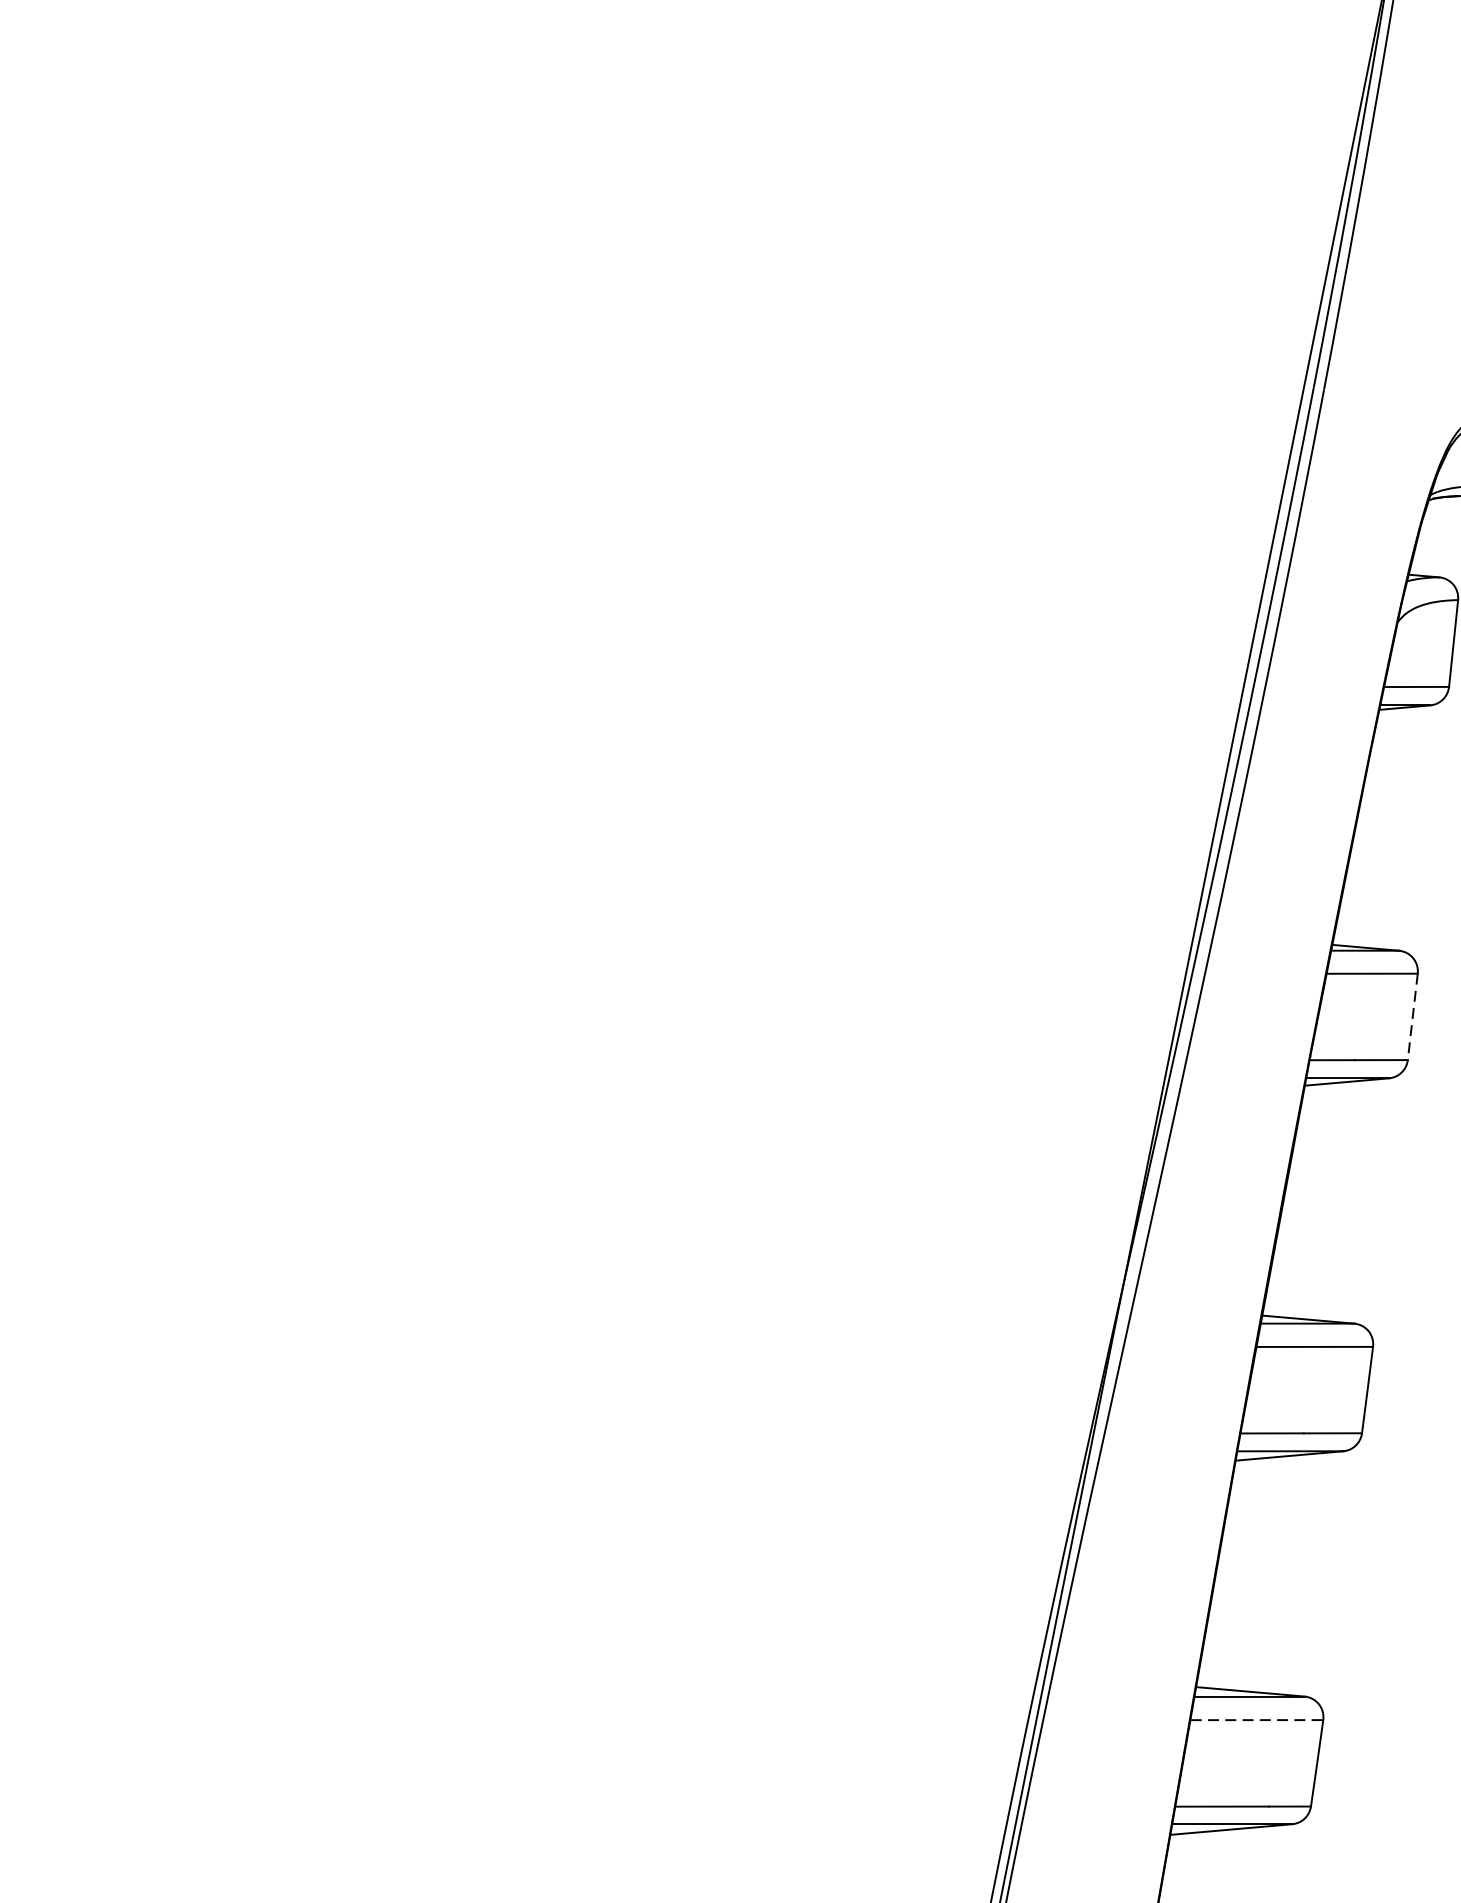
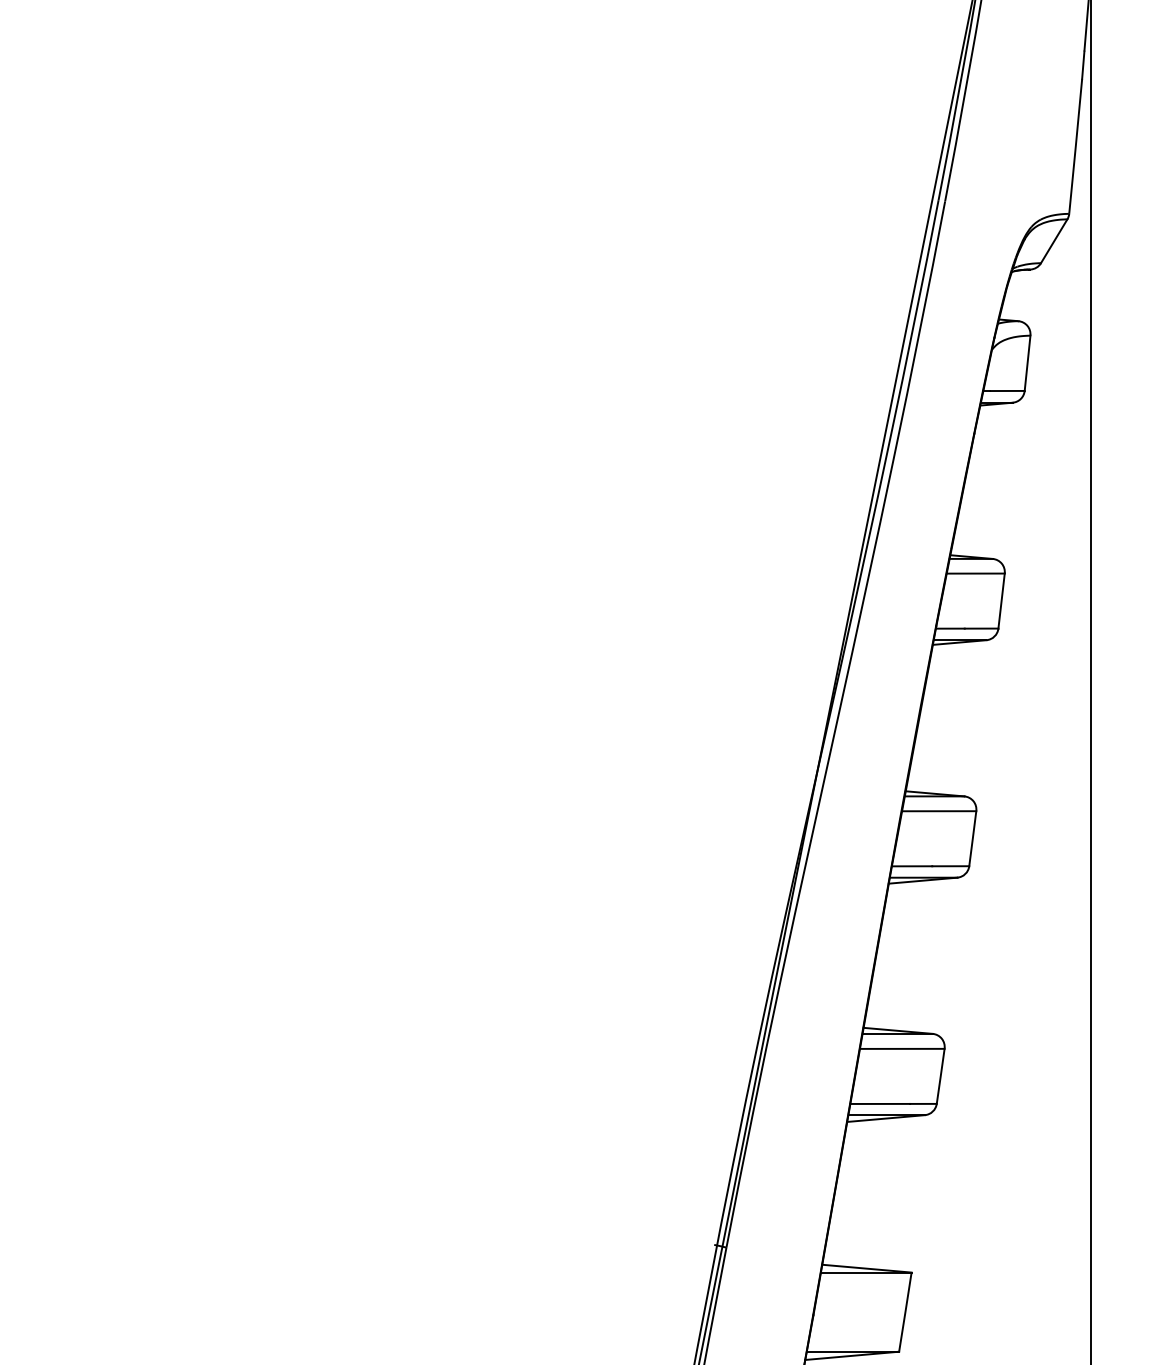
line: (1412, 1017) -> (1001, 601), dashed -> solid
line: (1257, 1719) -> (902, 1048), dashed -> solid

